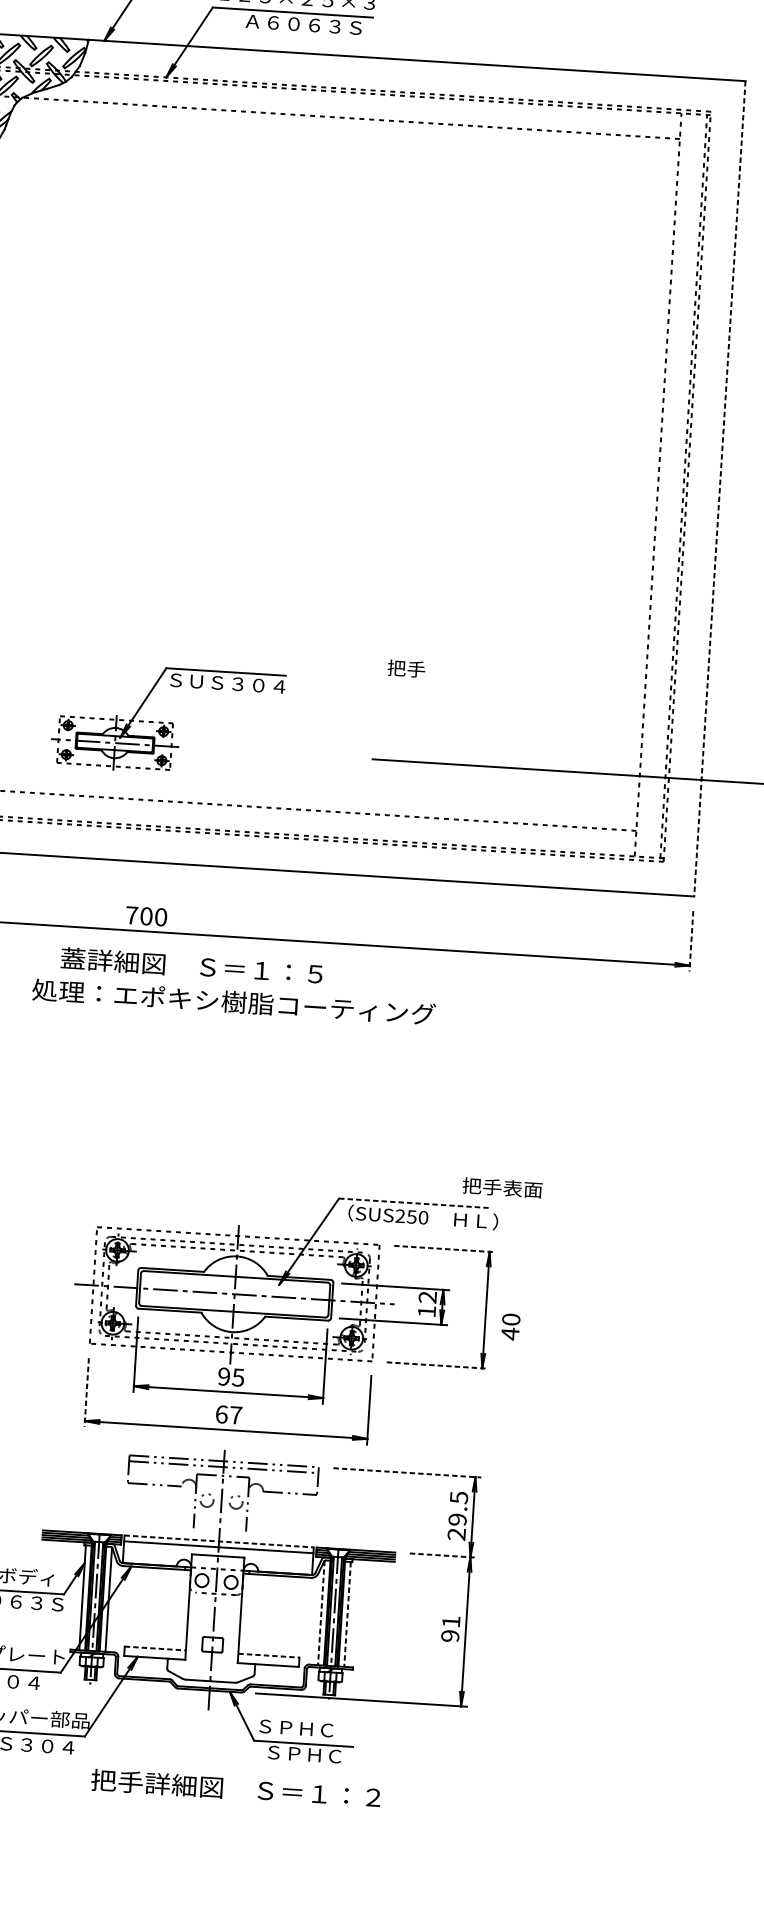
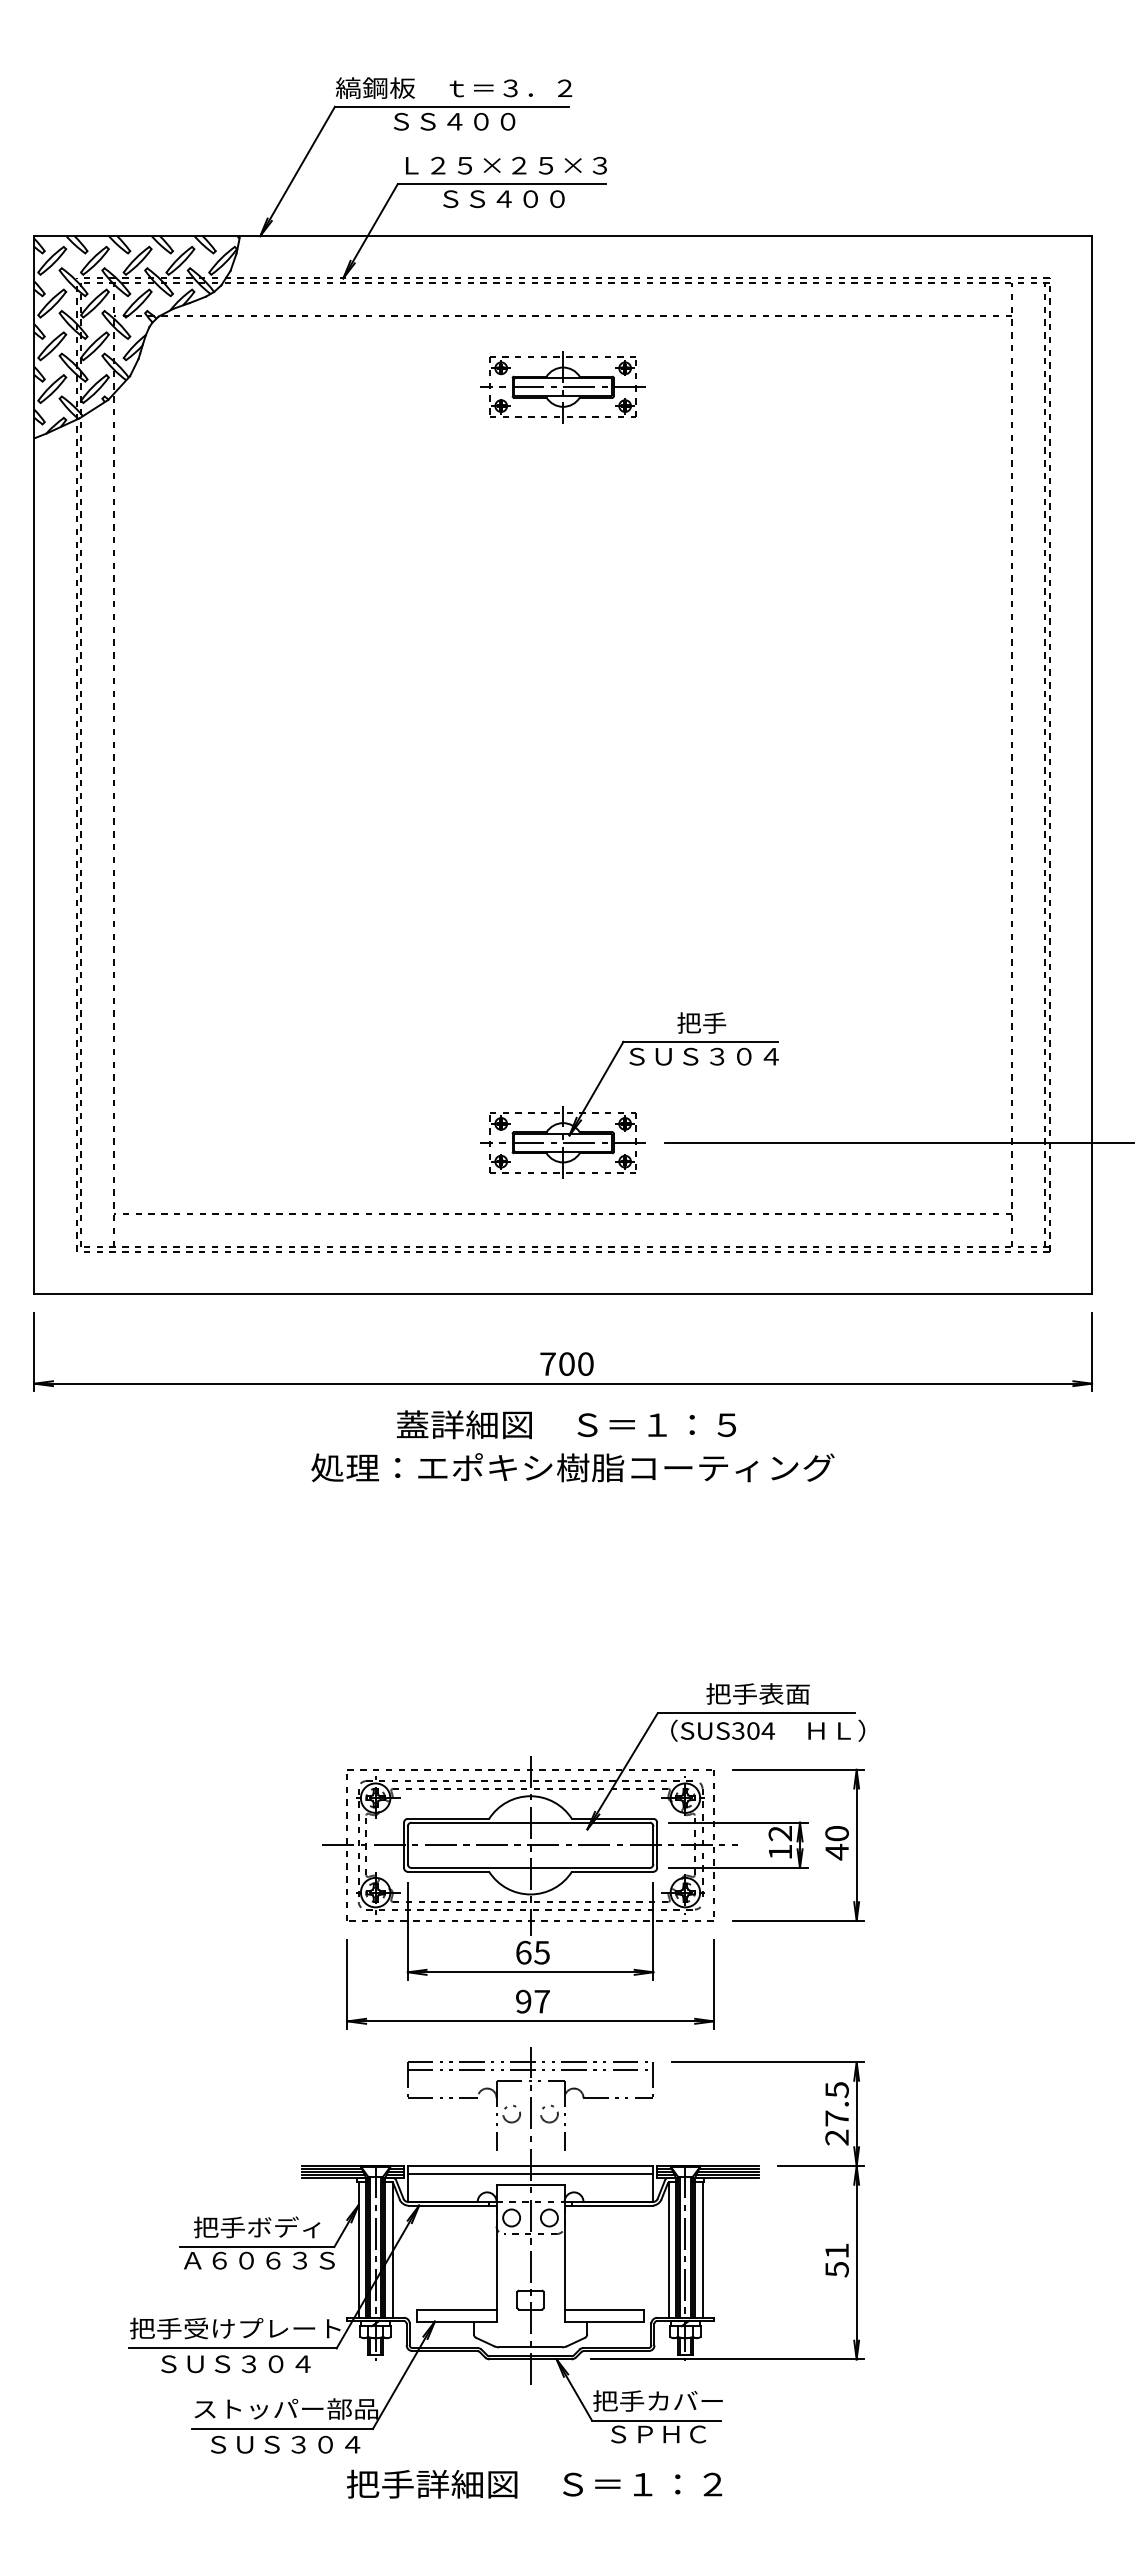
text: (303, 25) -> (516, 199), Ａ６０６３Ｓ -> ＳＳ４００
part: (329, 172) -> (562, 387), added
line: (720, 489) -> (1092, 765), dashed -> solid
part: (167, 720) -> (629, 1109), moved
text: (146, 915) -> (566, 1363), moved
line: (691, 941) -> (1092, 1352), dashed -> solid
text: (191, 965) -> (566, 1424), moved
text: (233, 1001) -> (572, 1467), moved
text: (502, 1187) -> (757, 1693), moved
line: (415, 1203) -> (756, 1713), dashed -> solid
text: (412, 1216) -> (753, 1730), SUS250 -> SUS304
line: (444, 1248) -> (798, 1769), dashed -> solid
text: (510, 1327) -> (836, 1843), moved
line: (437, 1365) -> (798, 1920), dashed -> solid
text: (224, 1376) -> (523, 1952), 95 -> 65
line: (86, 1392) -> (347, 1984), dashed -> solid
text: (221, 1414) -> (523, 2001), 67 -> 97
line: (407, 1473) -> (768, 2062), dashed -> solid
text: (457, 1519) -> (836, 2118), 29.5 -> 27.5
line: (219, 1541) -> (530, 2166), dashed -> solid
line: (443, 1555) -> (821, 2166), dashed -> solid
line: (321, 1613) -> (668, 2250), dashed -> solid
line: (347, 1614) -> (702, 2250), dashed -> solid
text: (449, 1636) -> (836, 2269), 91 -> 51
line: (155, 1648) -> (456, 2309), dashed -> solid
line: (269, 1655) -> (604, 2309), dashed -> solid
text: (305, 1728) -> (657, 2400), ＳＰＨＣ -> 把手カバー
text: (236, 1788) -> (534, 2483), moved

